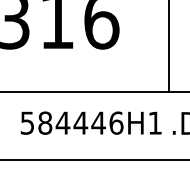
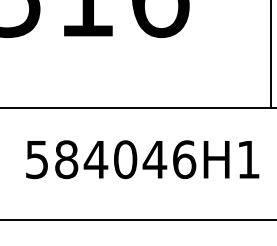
text: (80, 122) -> (124, 158), 584446H1 -> 584046H1

